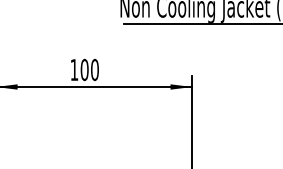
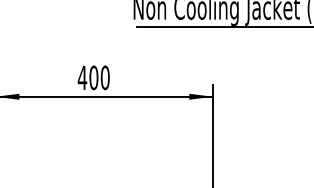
text: (74, 69) -> (82, 77), 100 -> 400

